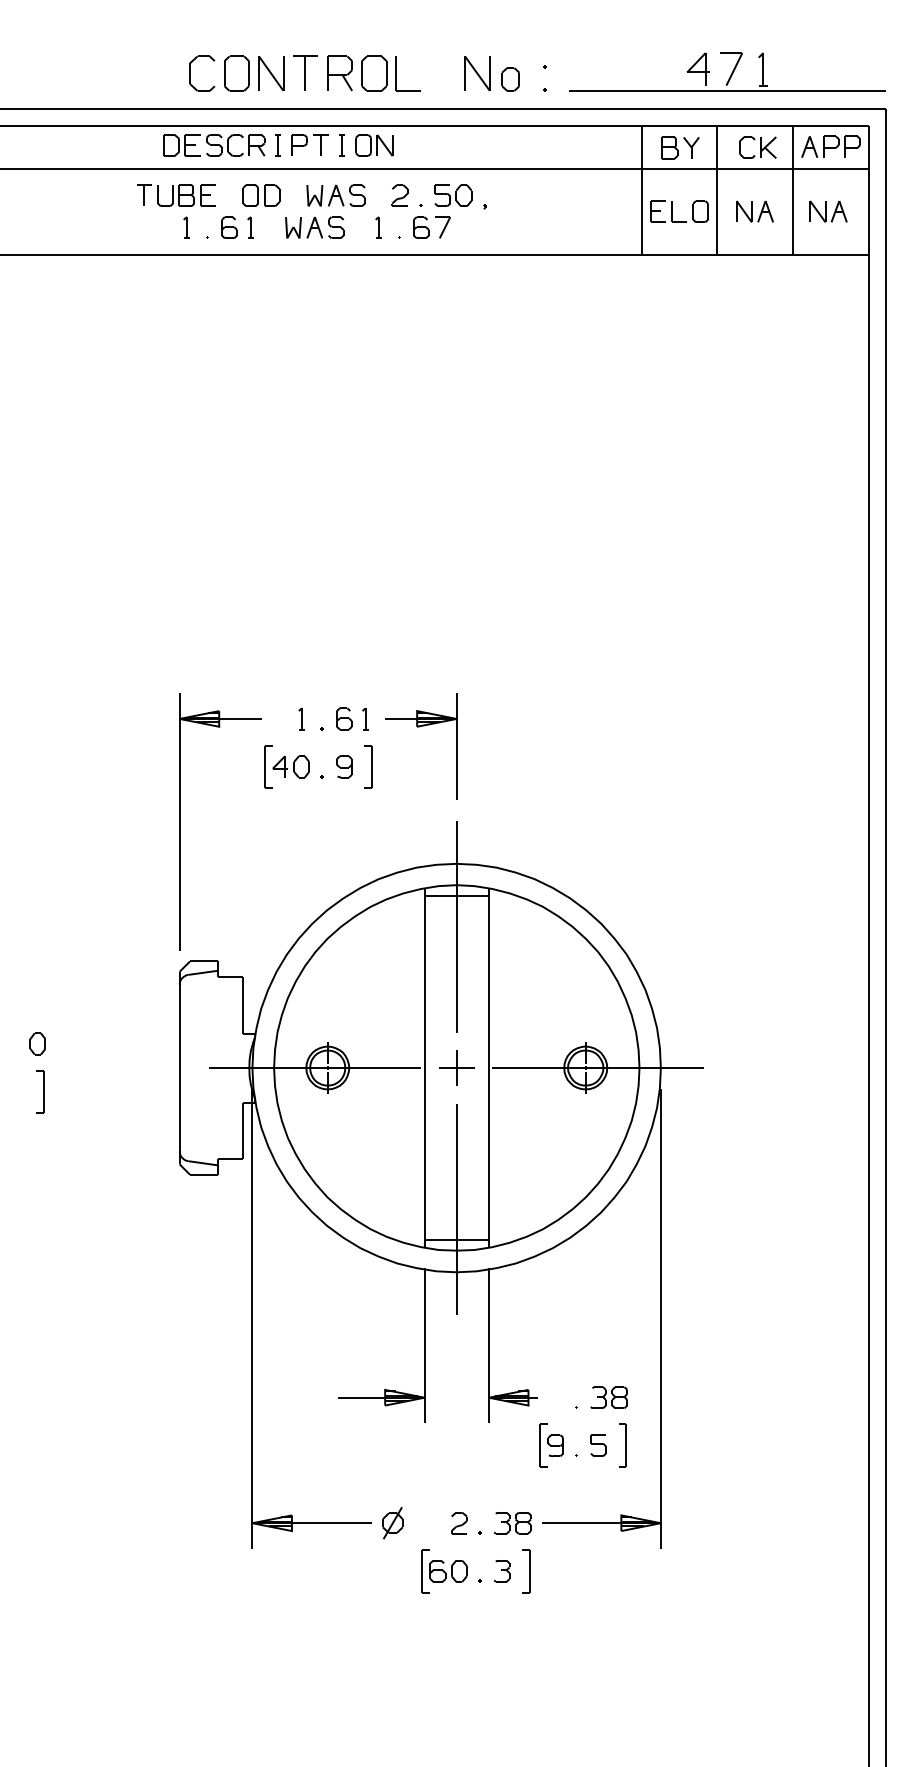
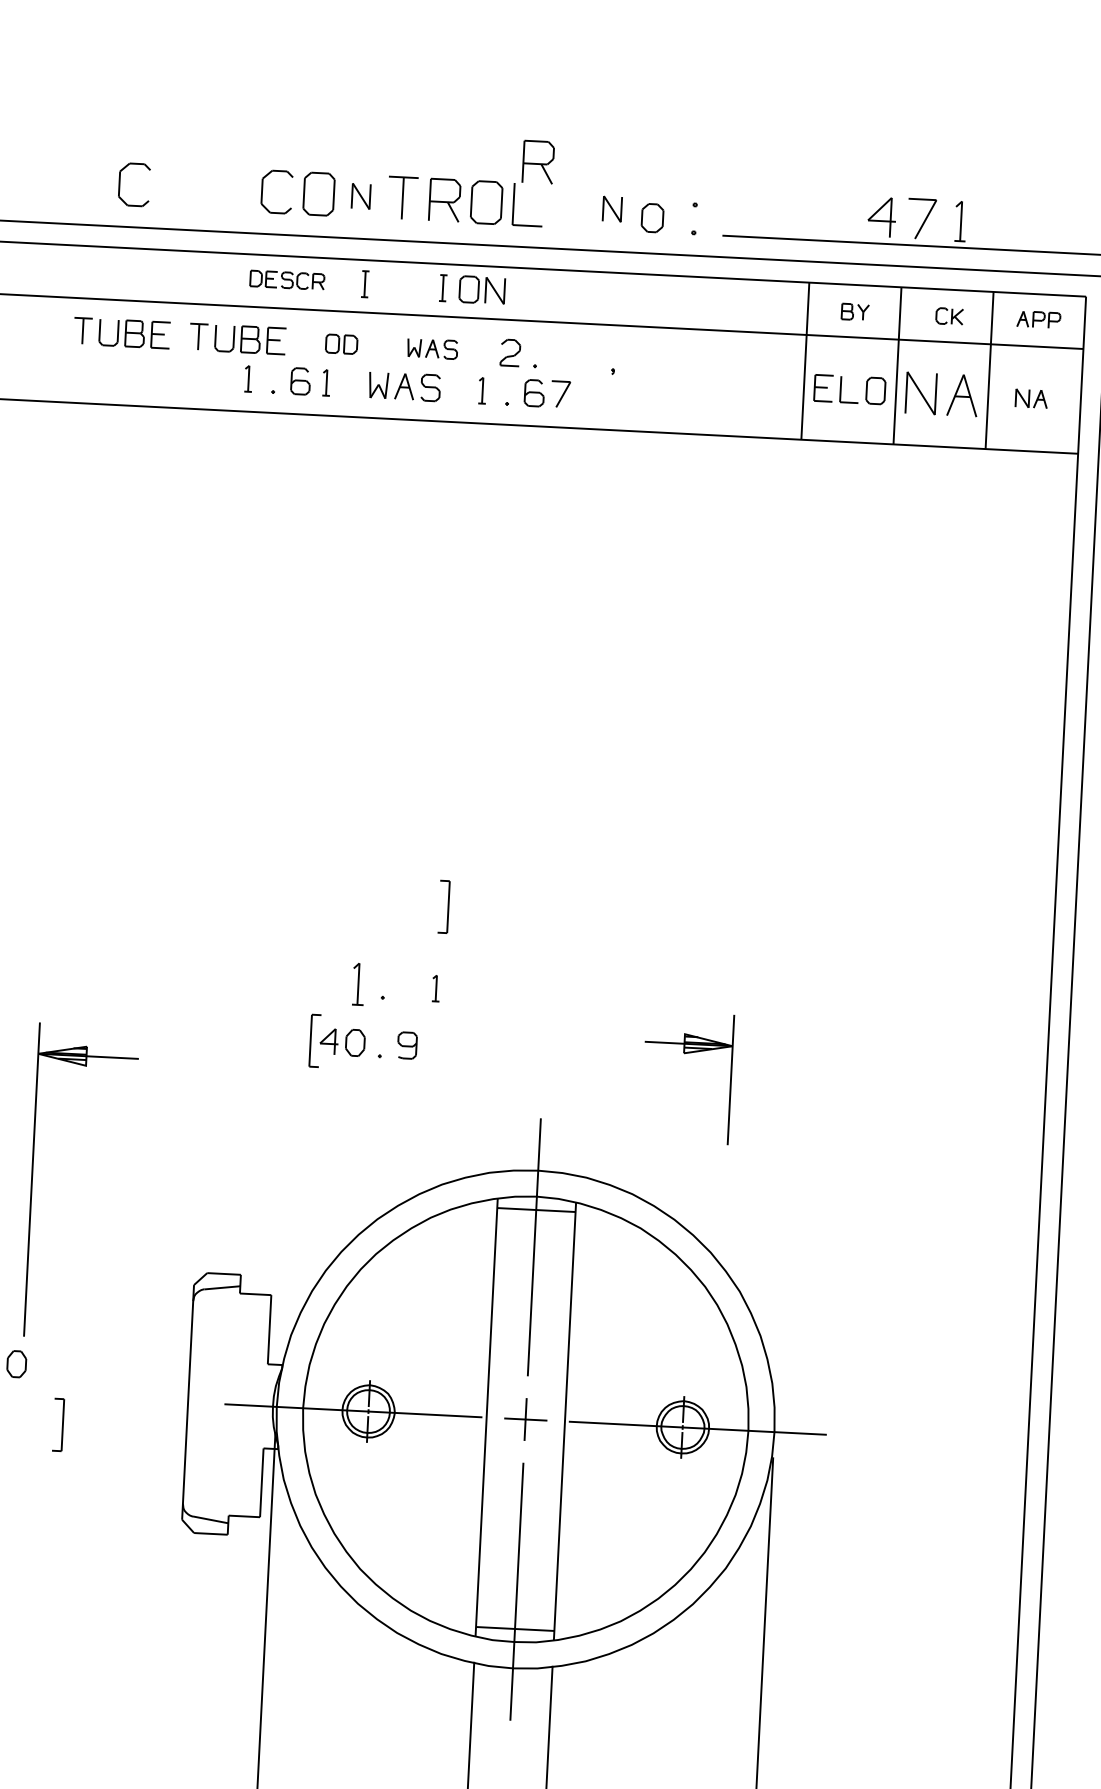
part: (414, 38) -> (537, 162), added
part: (73, 73) -> (120, 183), added
part: (271, 73) -> (361, 196), size x0.6
part: (477, 73) -> (612, 208), size x0.6
part: (309, 144) -> (403, 284), removed
part: (214, 145) -> (287, 280), size x0.6
part: (830, 146) -> (1038, 319), size x0.6
part: (680, 147) -> (855, 311), size x0.6
part: (757, 147) -> (949, 316), size x0.6
part: (81, 195) -> (122, 333), added
part: (261, 195) -> (341, 344), size x0.7
part: (335, 195) -> (431, 348), size x0.7
part: (453, 195) -> (575, 355), removed
part: (754, 211) -> (941, 394), size x1.6
part: (828, 211) -> (1031, 398), size x0.7
part: (344, 718) -> (410, 986), removed
part: (301, 719) -> (358, 985), size x1.6
part: (419, 727) -> (686, 1054), moved
part: (368, 766) -> (443, 906), moved
part: (180, 821) -> (33, 1178), moved
part: (40, 1091) -> (58, 1424), moved

